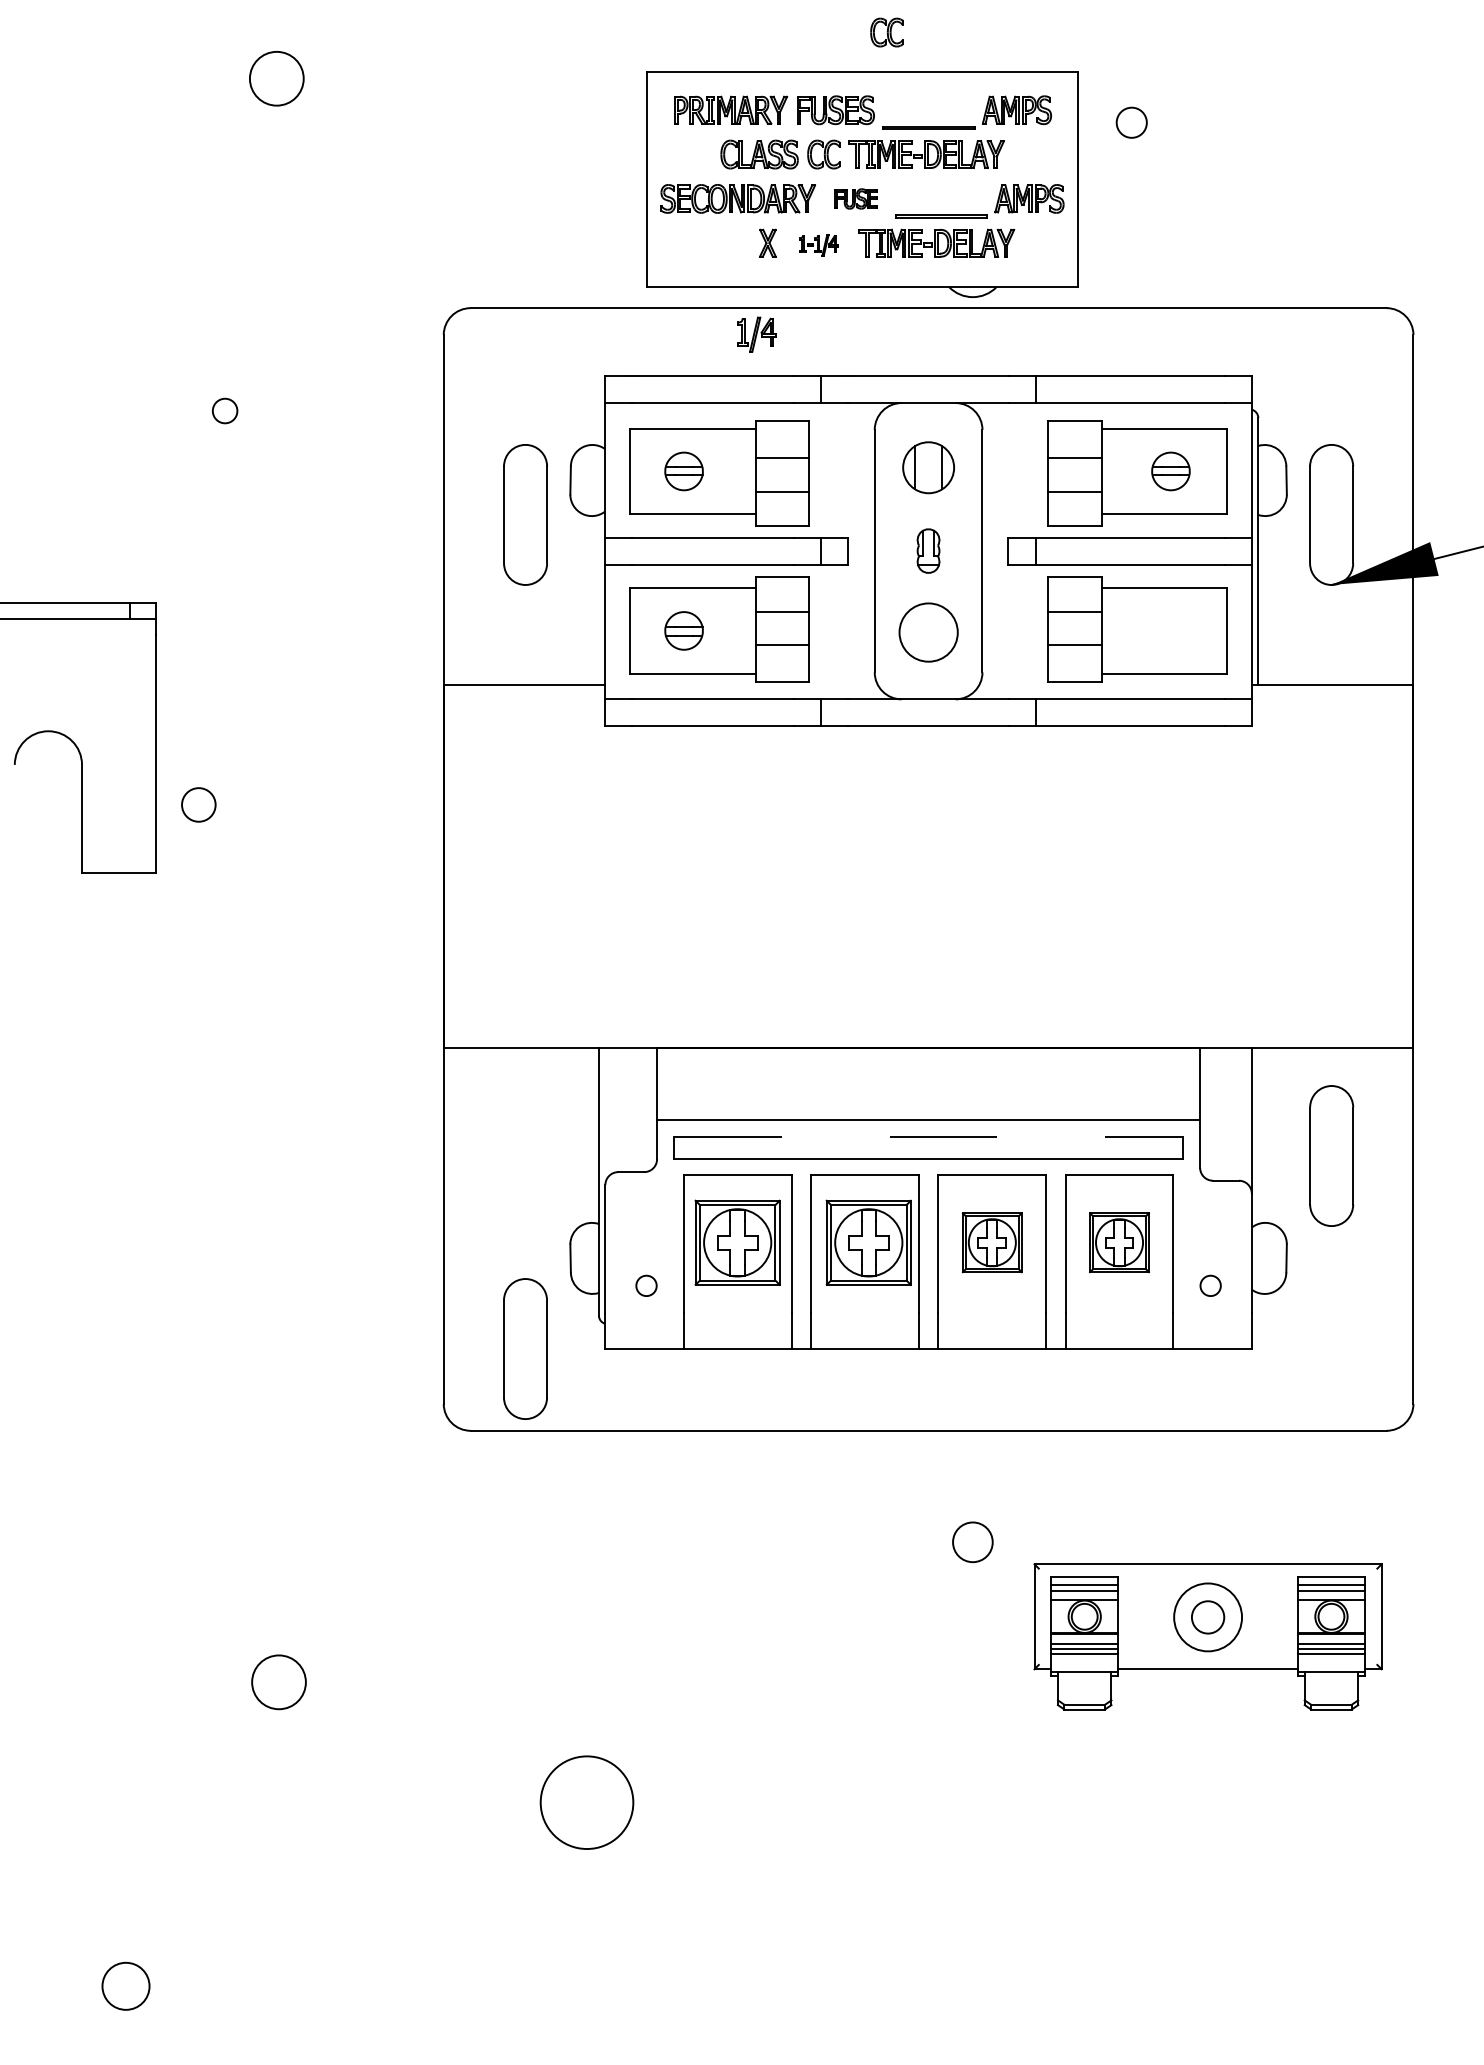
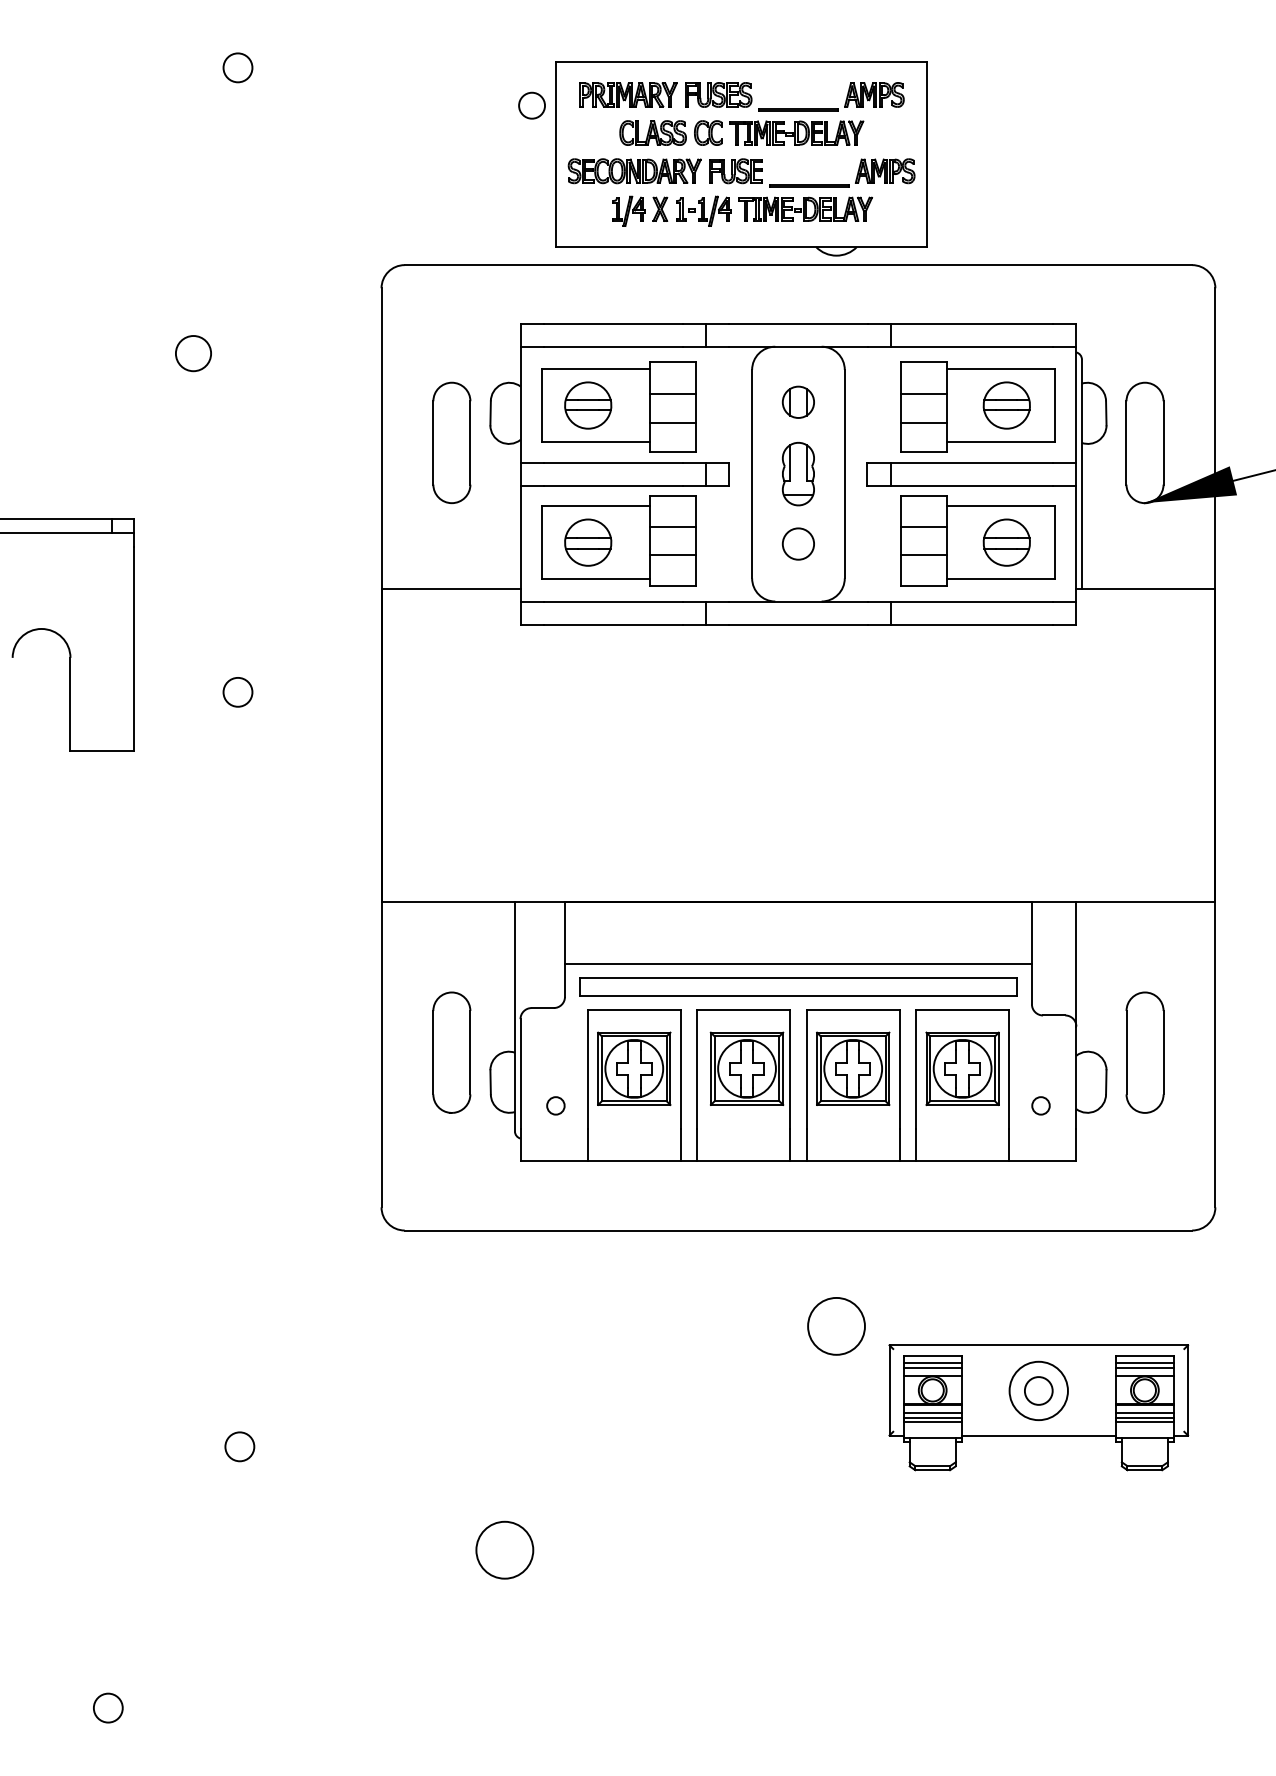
part: (886, 32) -> (762, 28), removed
circle: (276, 78) -> (237, 67), size x0.62
circle: (1131, 122) -> (531, 105), moved
part: (855, 198) -> (735, 170), size x1.43
part: (818, 245) -> (703, 211), size x1.67
part: (756, 334) -> (628, 211), moved
circle: (224, 410) -> (193, 353), size x1.67
part: (928, 467) -> (798, 402), size x0.71
part: (683, 471) -> (587, 405), size x1.43
part: (1170, 471) -> (1006, 405), size x1.43
part: (928, 550) -> (798, 473), size x1.67
part: (683, 630) -> (587, 542), size x1.43
part: (1170, 630) -> (1006, 542), added
circle: (928, 632) -> (798, 544), size x0.62
circle: (198, 804) -> (237, 691), moved
line: (929, 1137) -> (799, 978), dashed -> solid
part: (1331, 1155) -> (1144, 1052), moved
part: (992, 1242) -> (853, 1068), size x1.43
part: (1119, 1242) -> (962, 1068), size x1.43
part: (525, 1348) -> (451, 1052), moved
circle: (972, 1542) -> (836, 1326), size x1.67
circle: (278, 1682) -> (239, 1446), size x0.62
circle: (587, 1802) -> (505, 1550), size x0.71
circle: (125, 1985) -> (107, 1707), size x0.71

